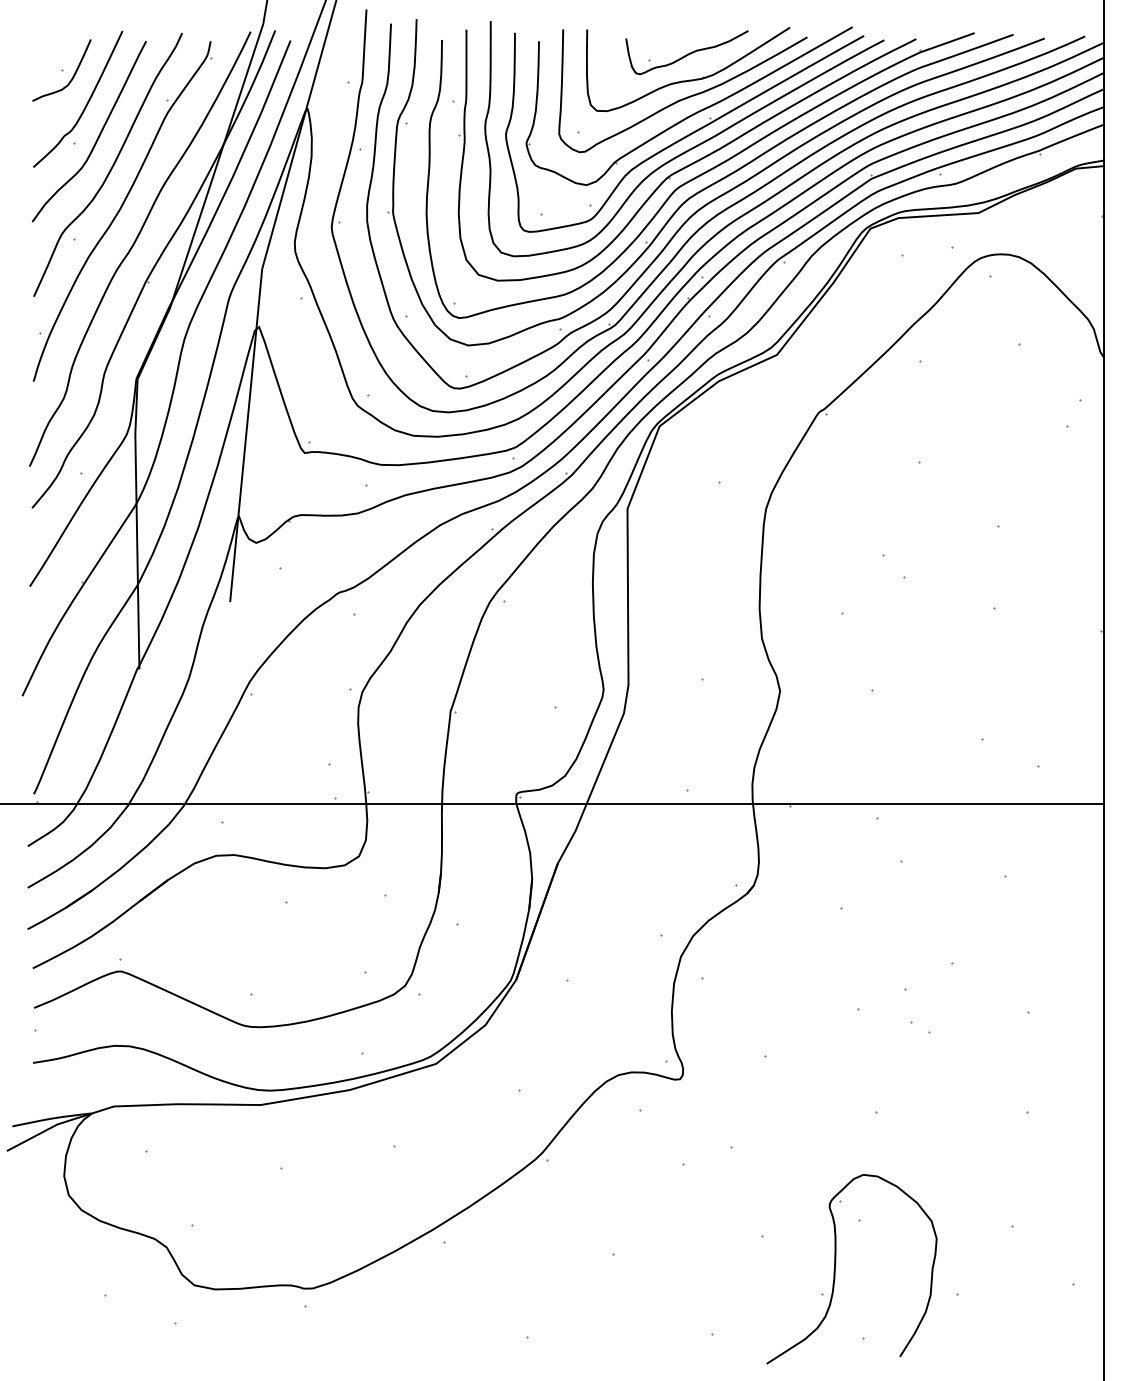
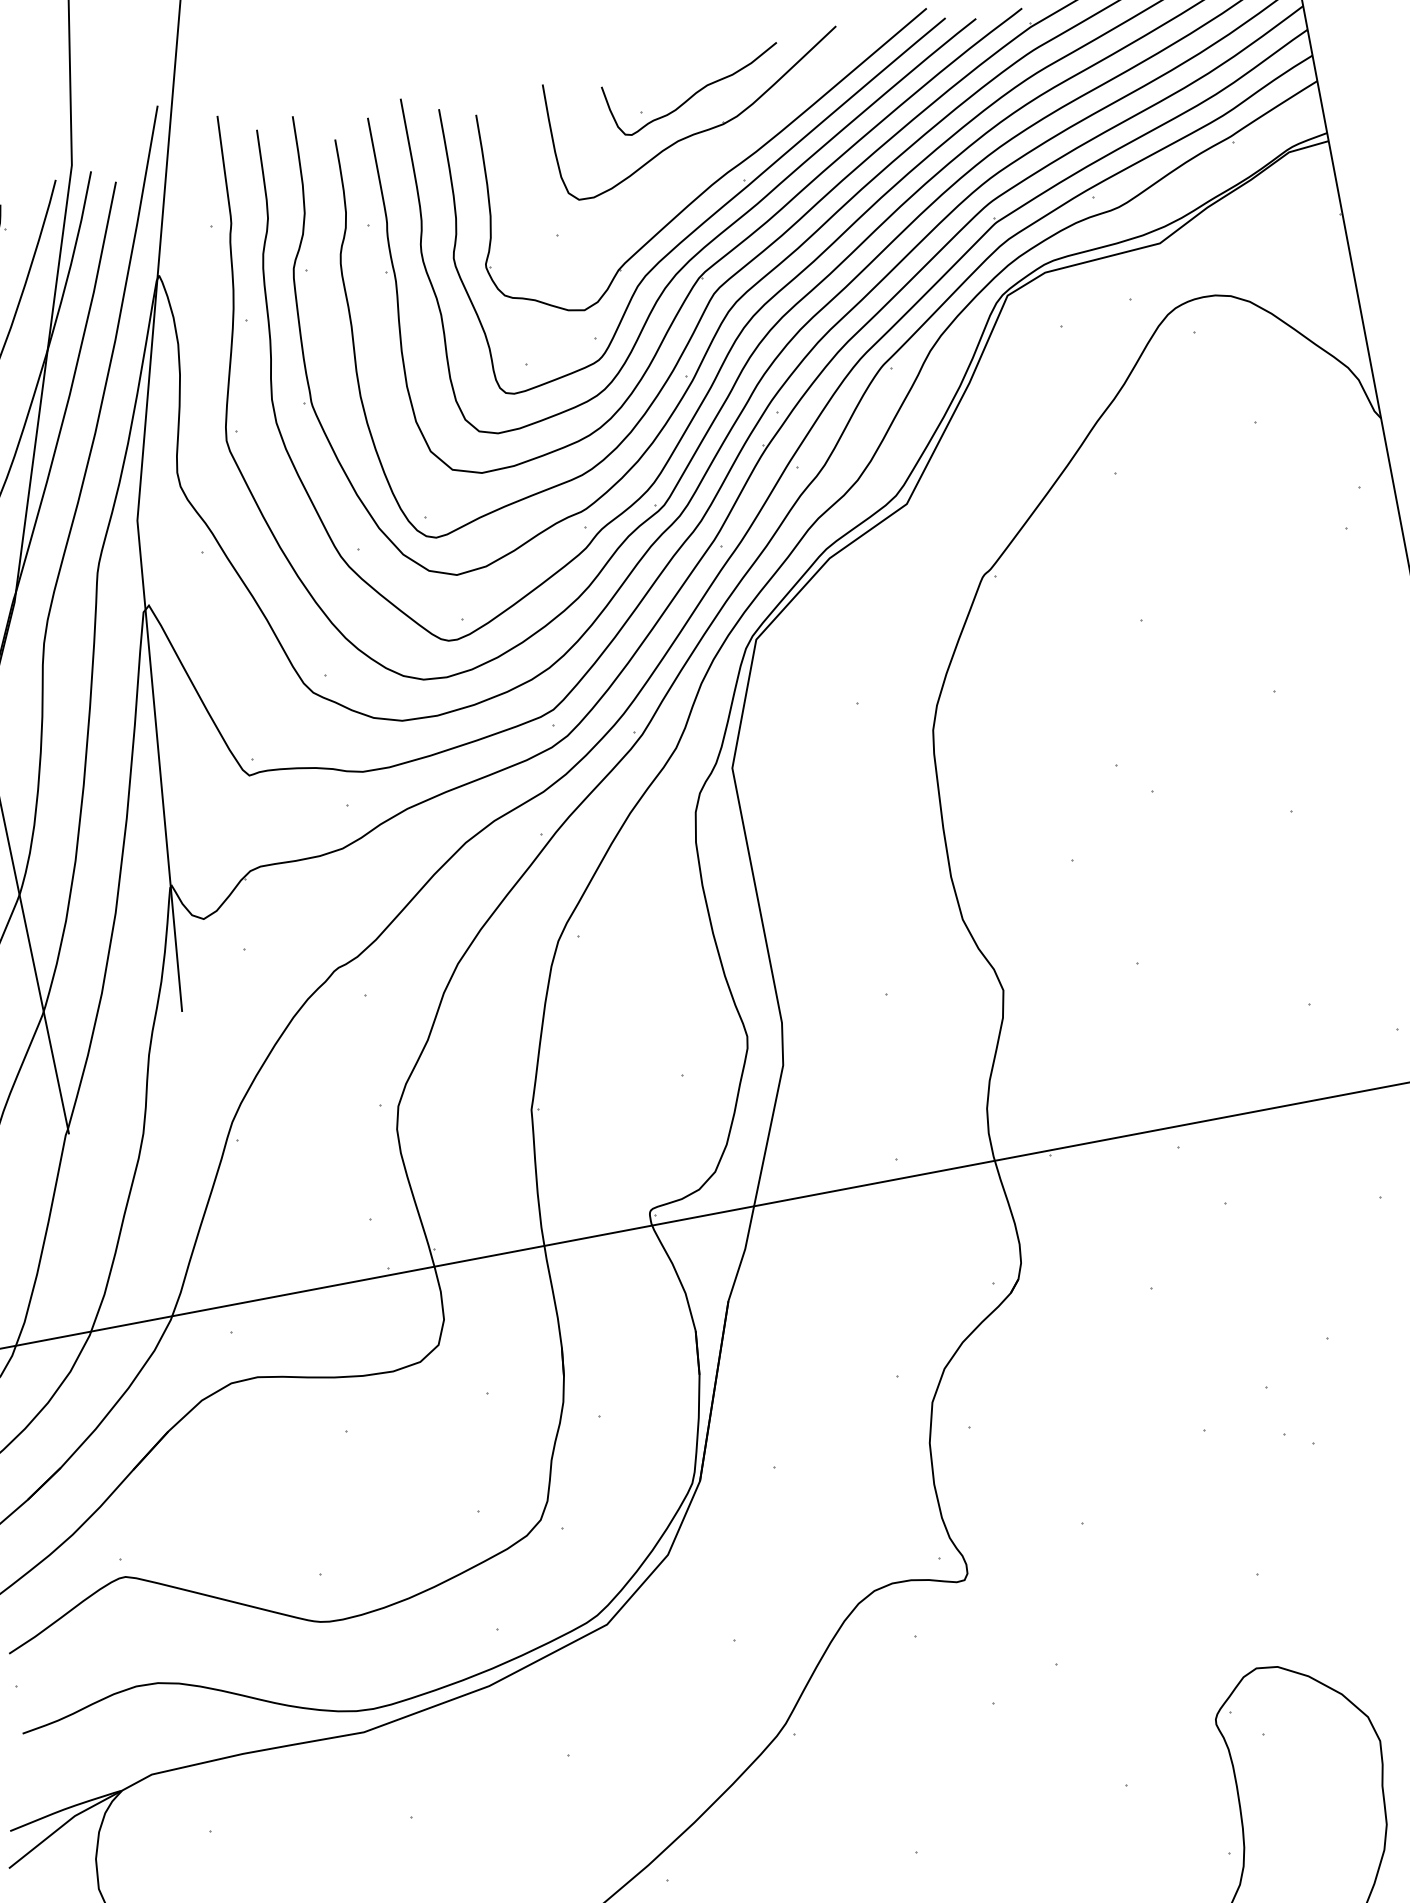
curve: (684, 97) -> (702, 156), removed

